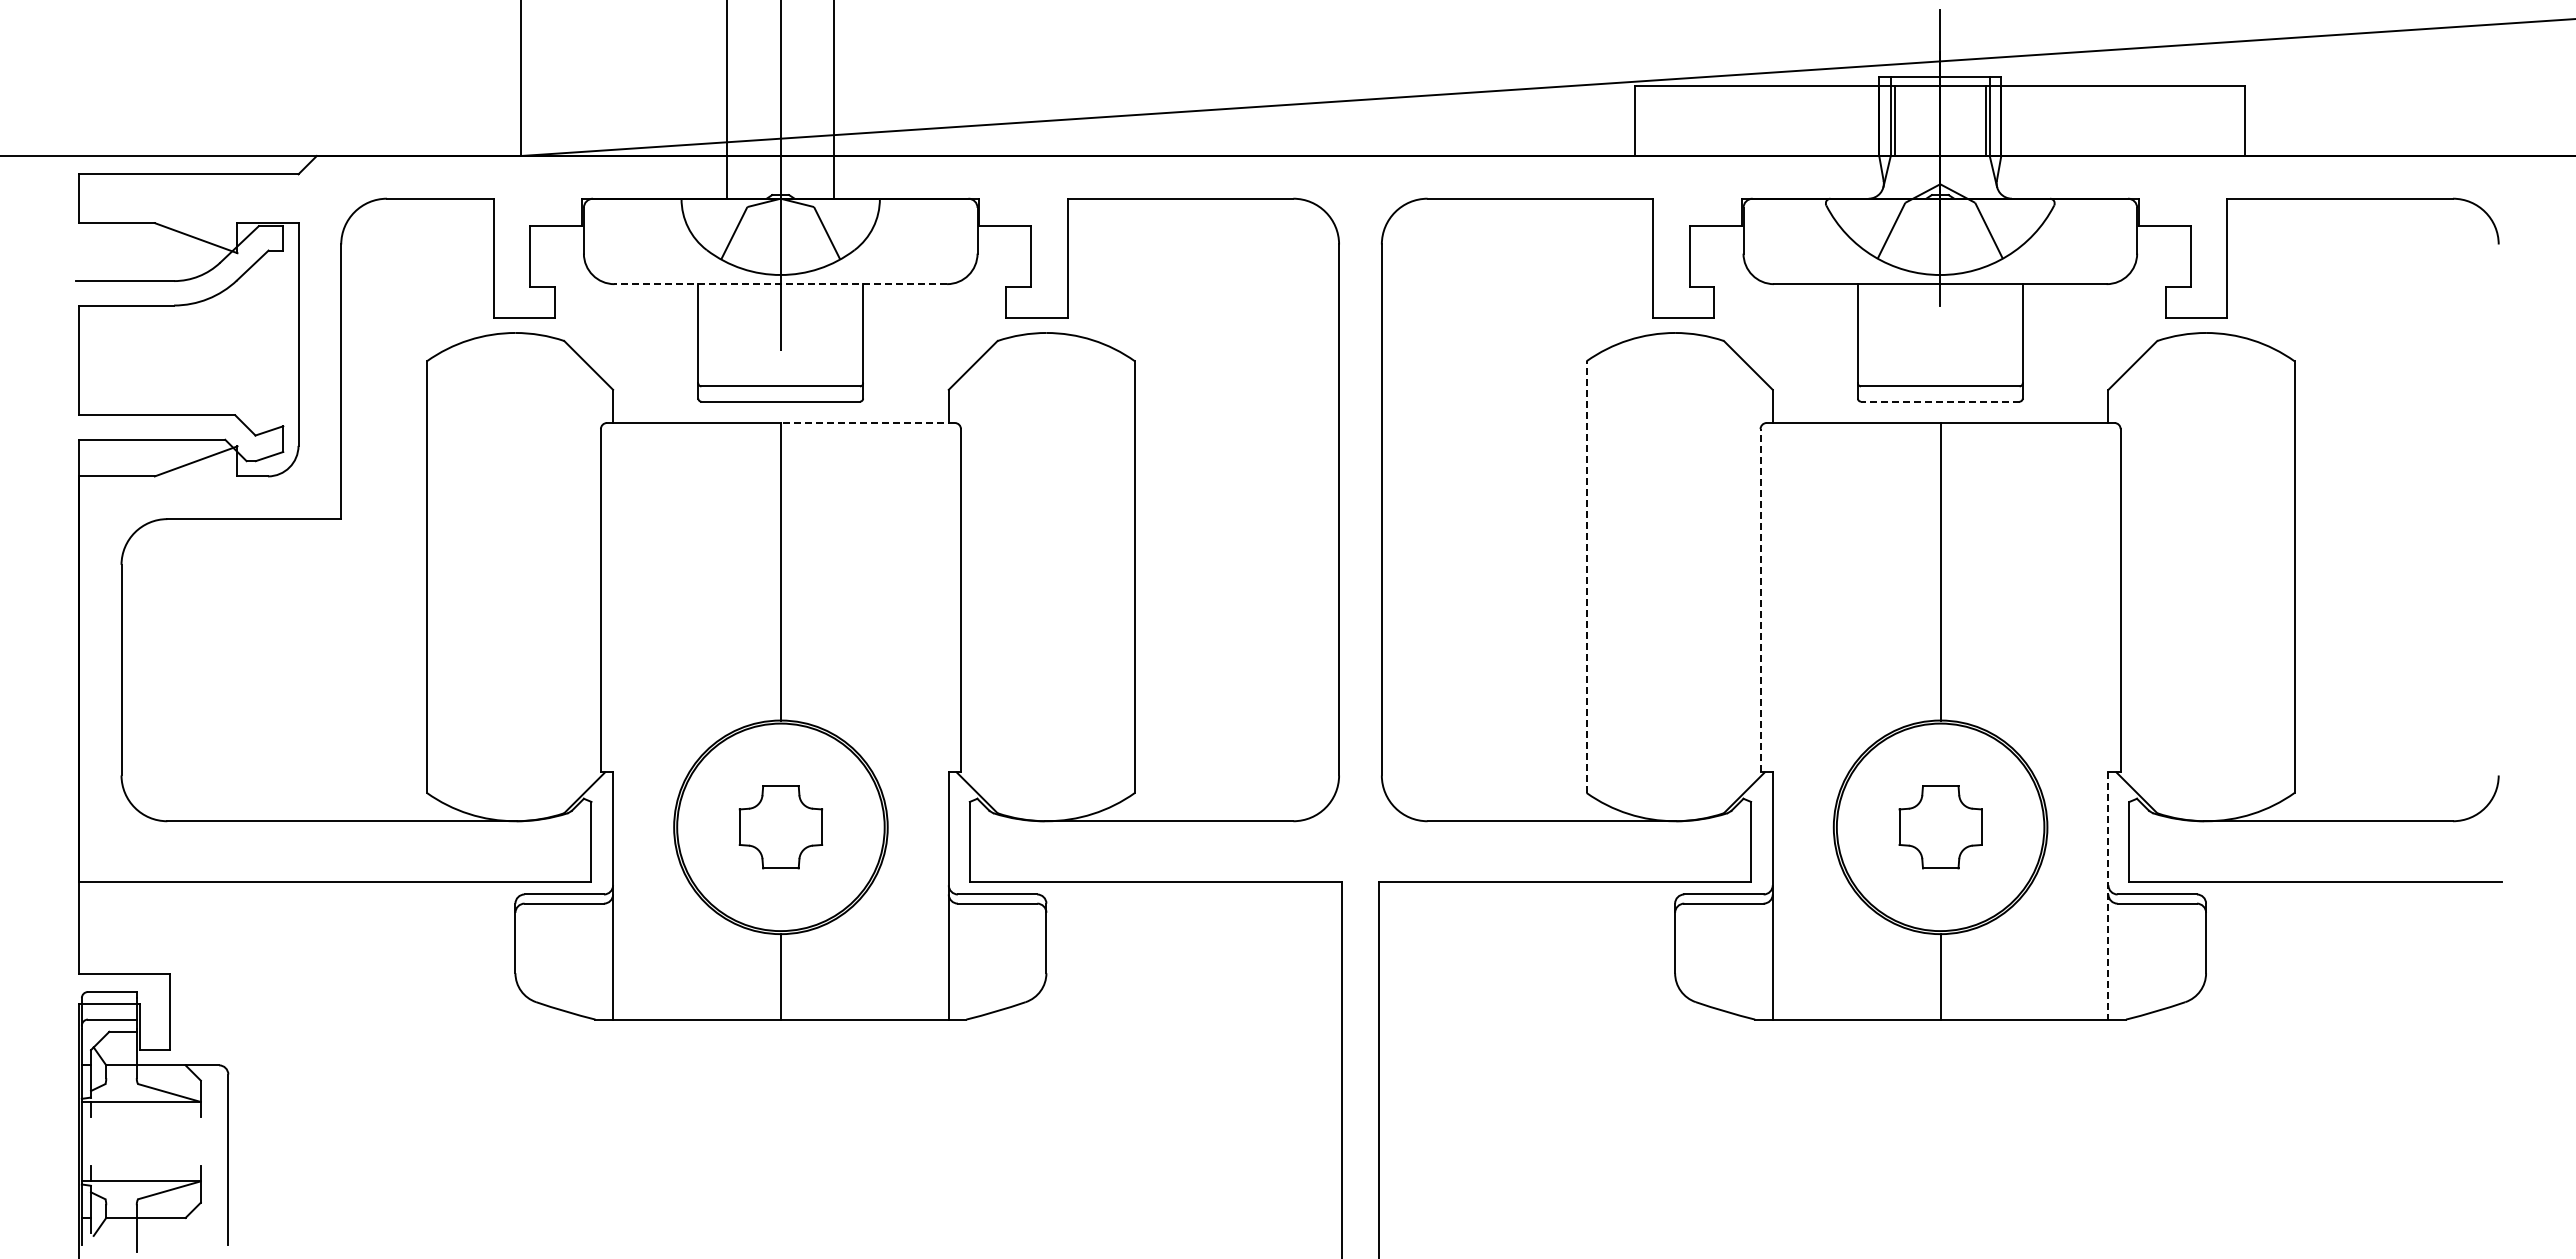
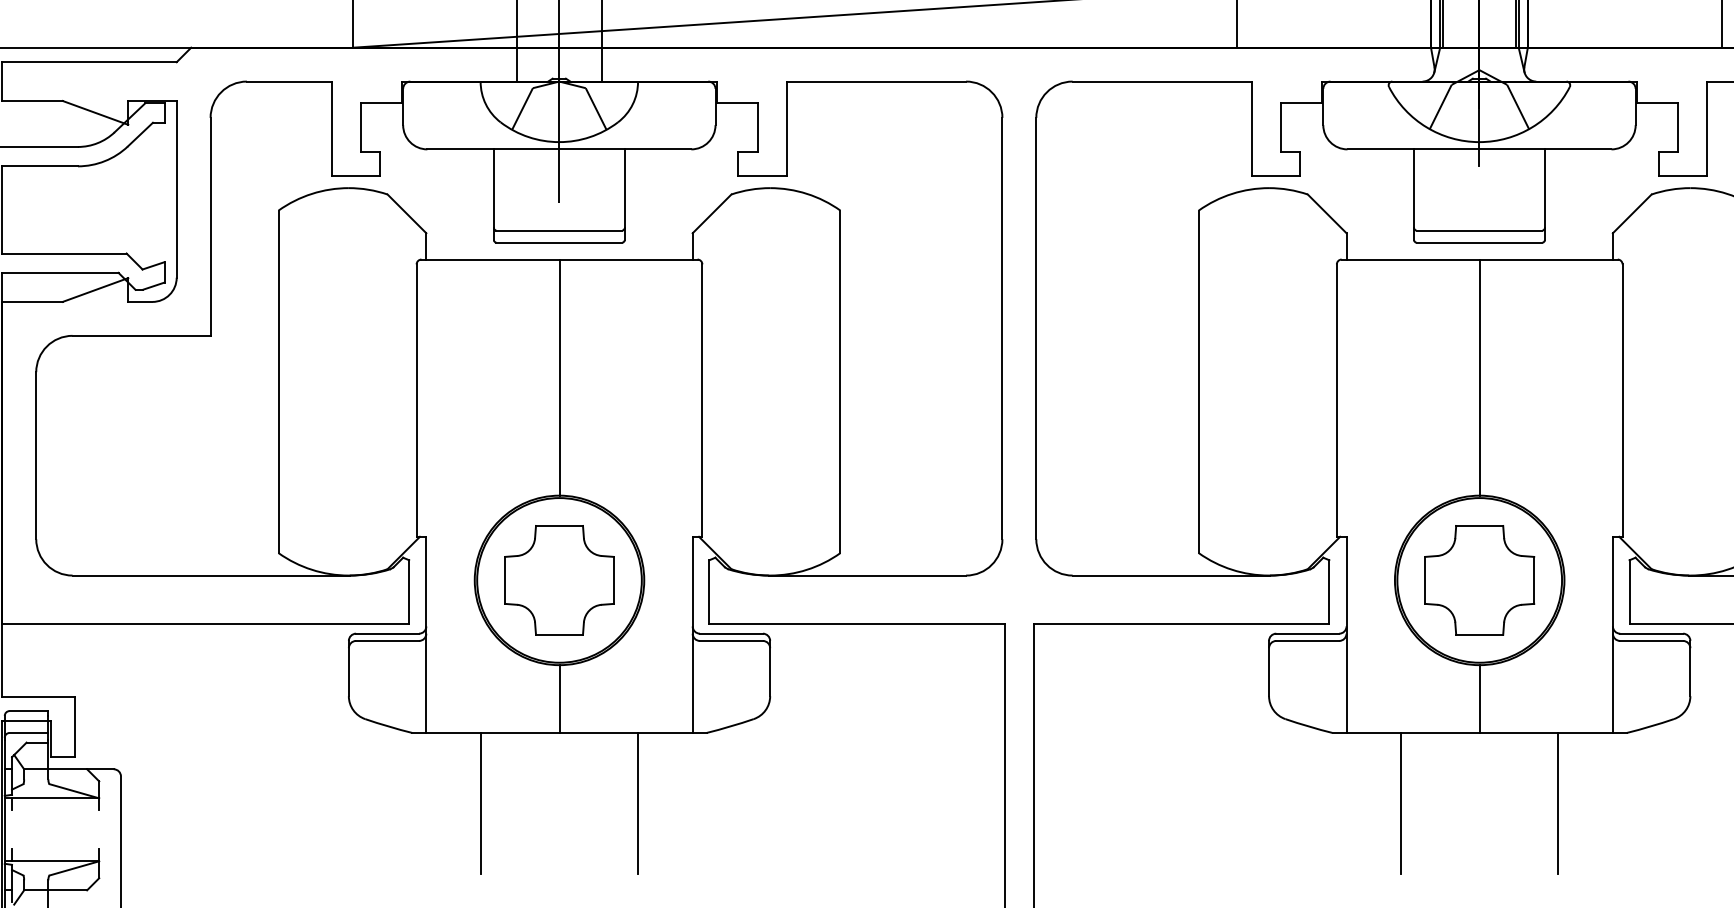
line: (780, 284) -> (559, 149), dashed -> solid
line: (1939, 401) -> (1478, 242), dashed -> solid
line: (867, 423) -> (628, 259), dashed -> solid
line: (1586, 577) -> (1198, 382), dashed -> solid
line: (1760, 600) -> (1336, 400), dashed -> solid
part: (780, 826) -> (559, 579), size x1.67
part: (1940, 826) -> (1479, 579), size x1.67
line: (2108, 896) -> (1612, 635), dashed -> solid
line: (681, 1108) -> (480, 803), added
line: (880, 1108) -> (638, 803), added
line: (1841, 1108) -> (1401, 803), added
line: (2039, 1108) -> (1558, 803), added

